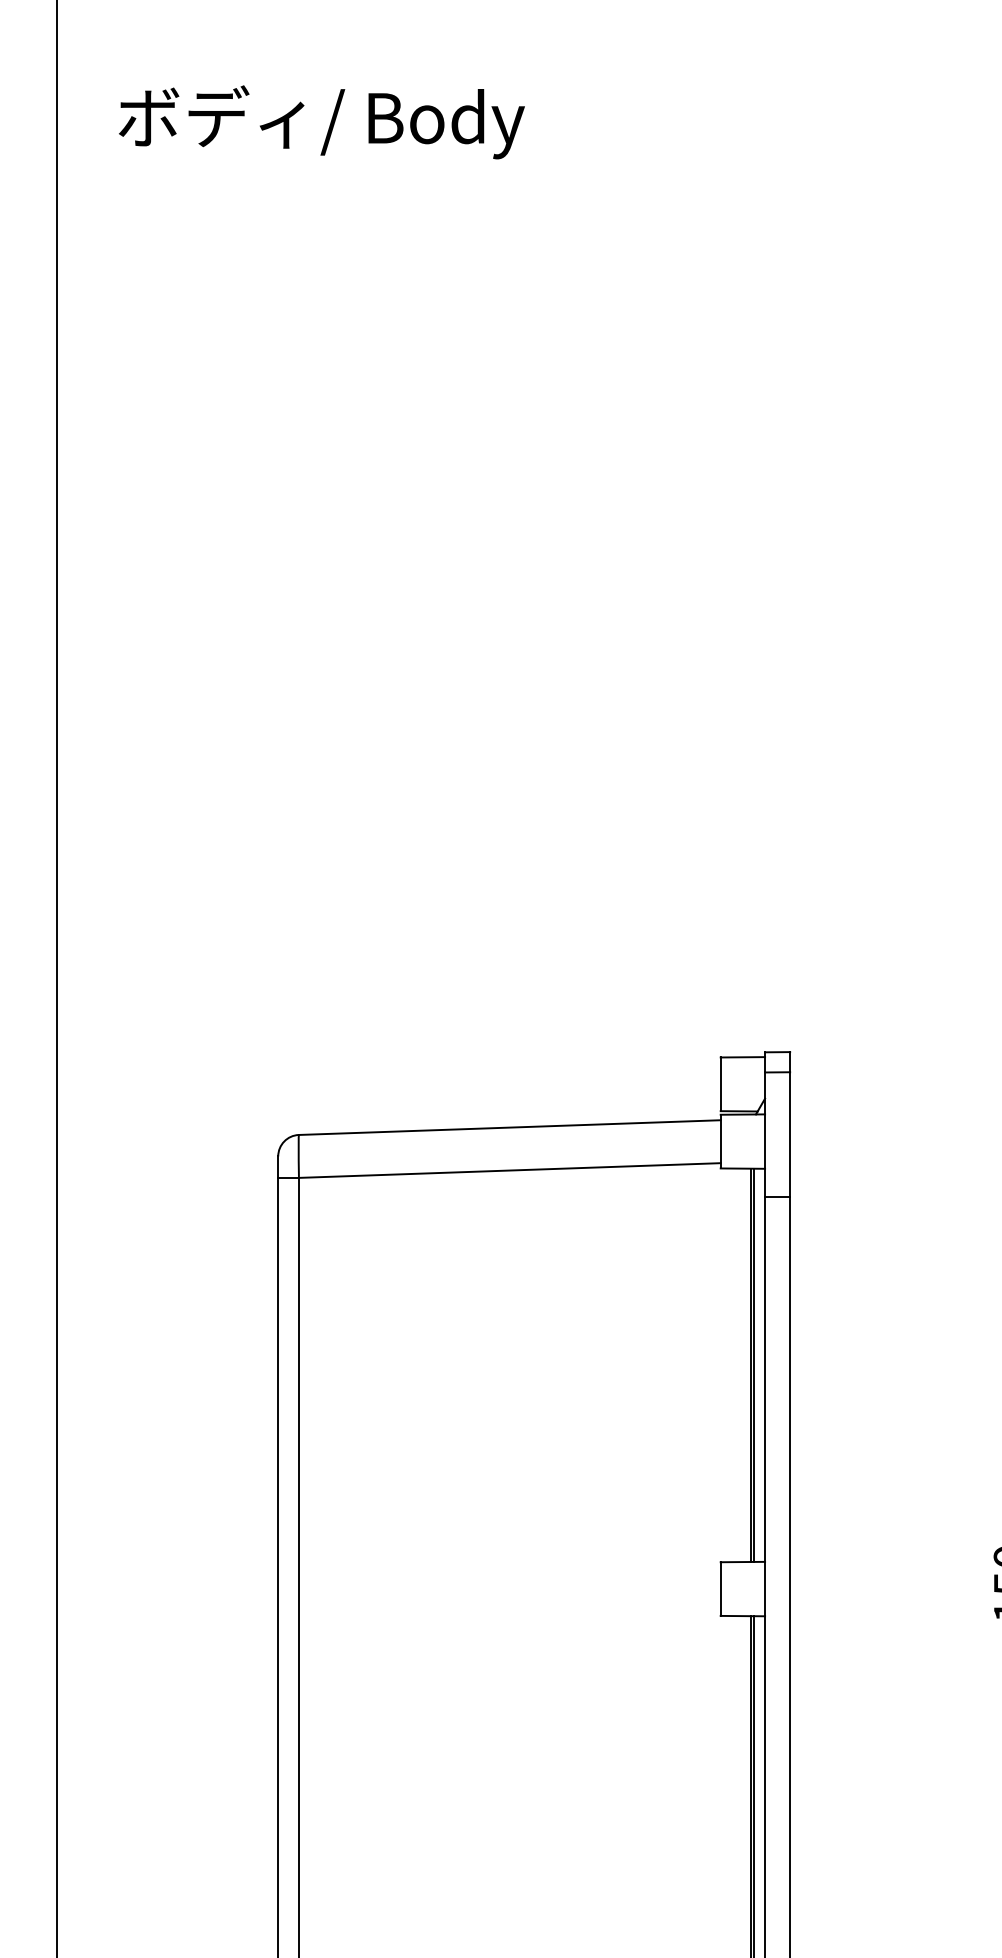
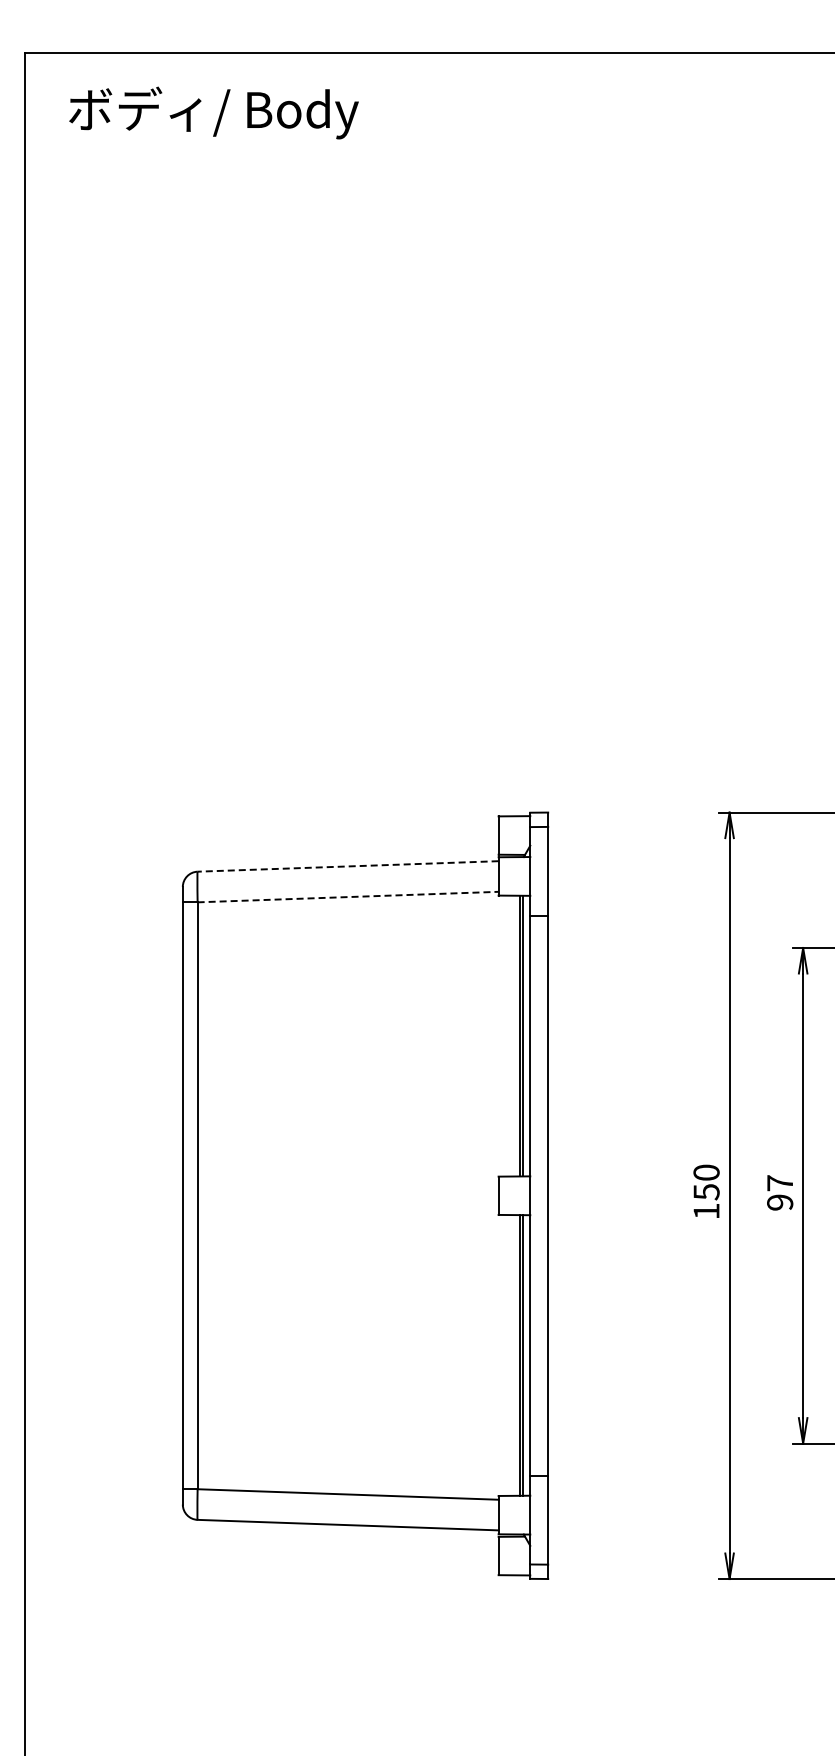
text: (321, 121) -> (213, 112), moved
line: (510, 1127) -> (348, 866), solid -> dashed
line: (510, 1171) -> (348, 897), solid -> dashed

